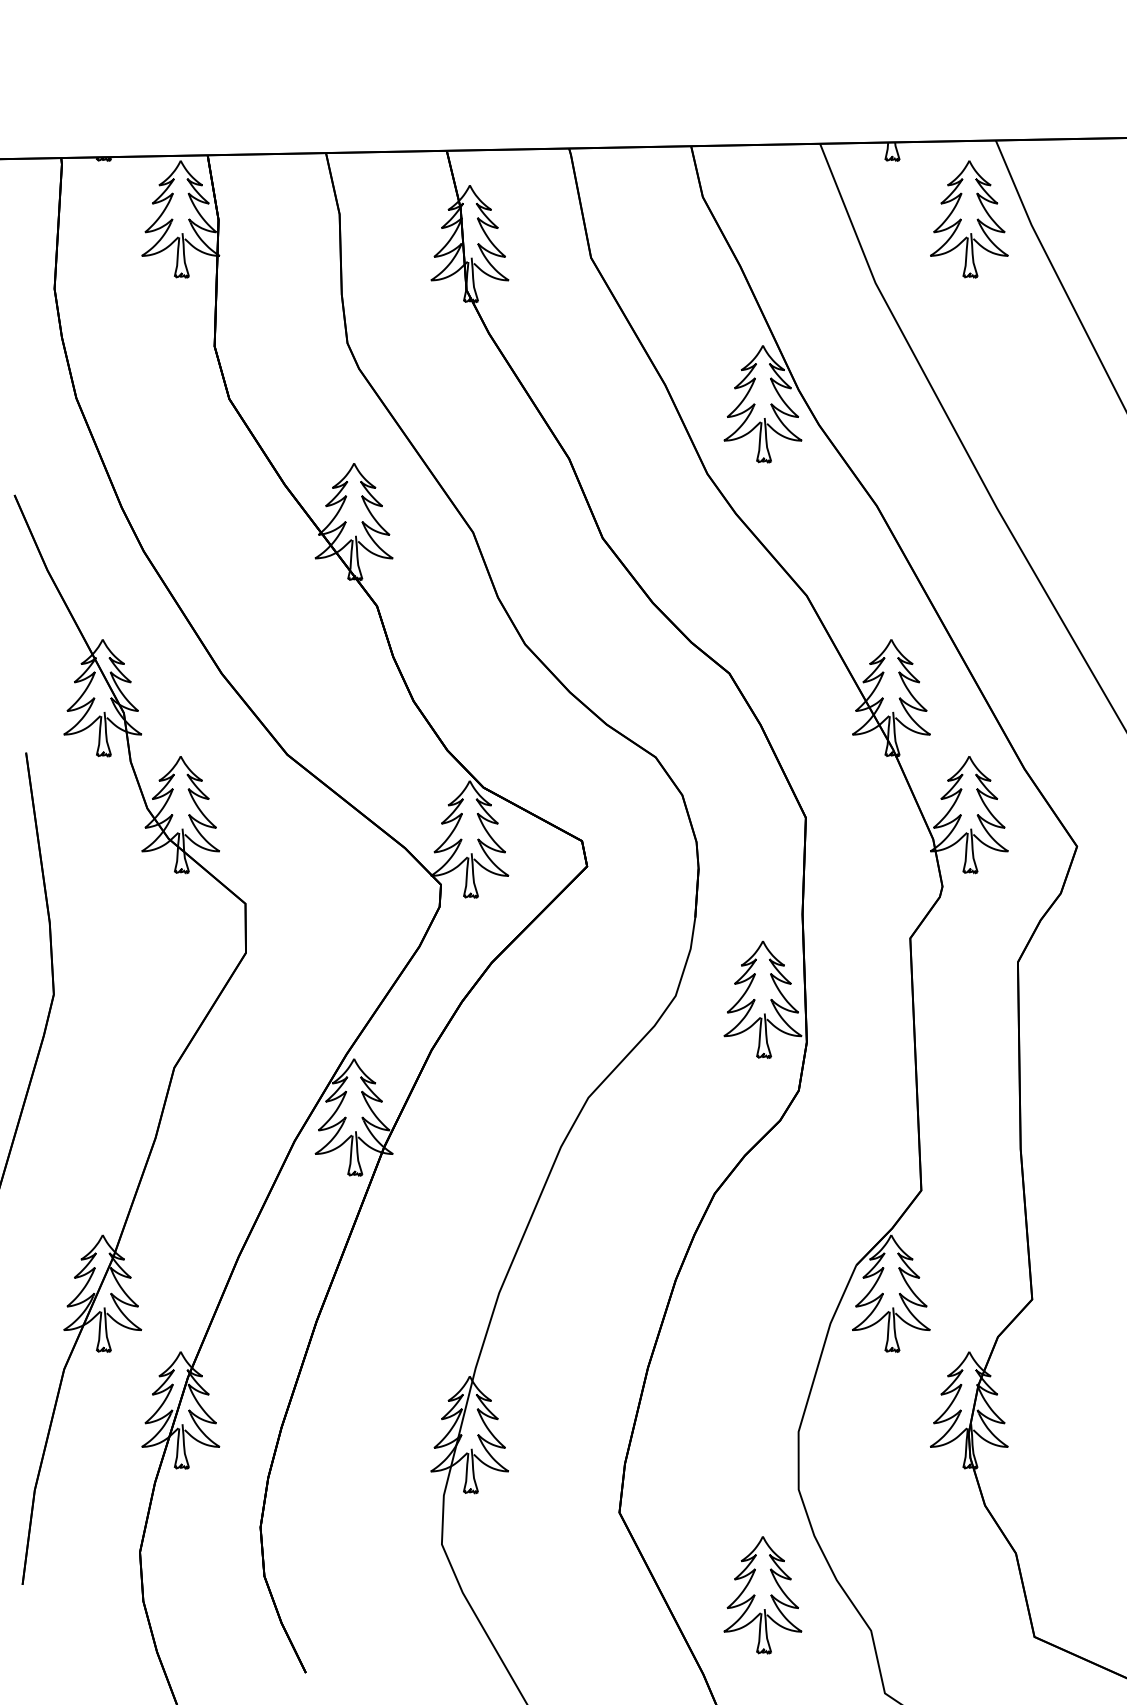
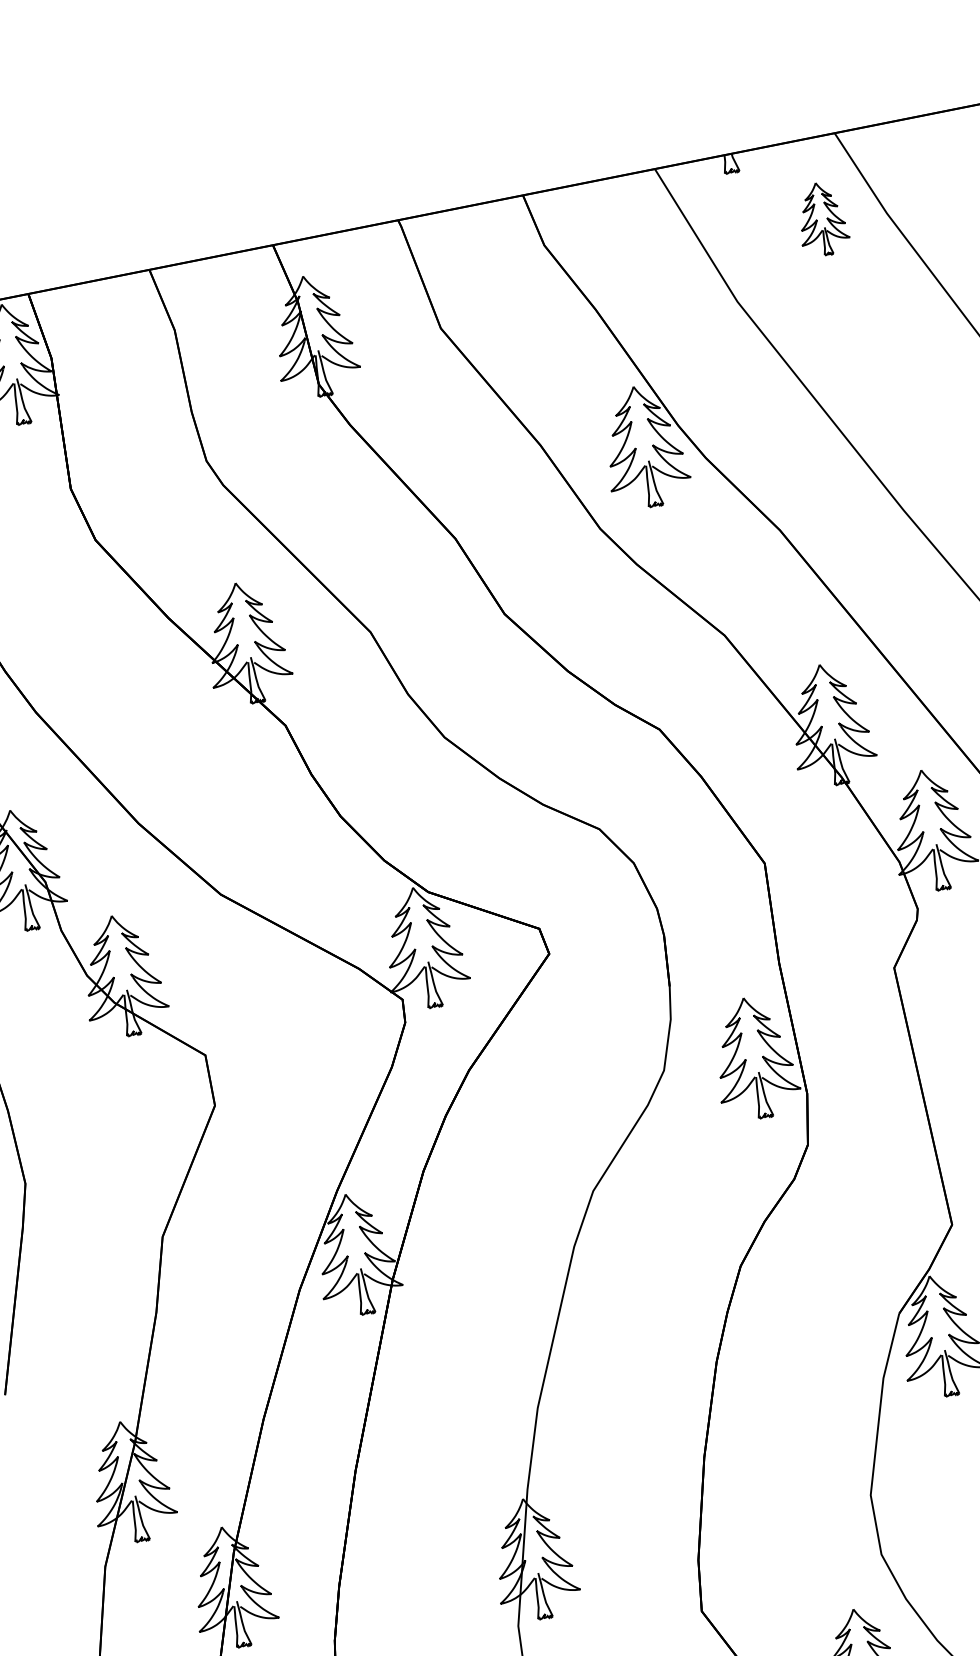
part: (969, 219) -> (822, 219), size x0.6

